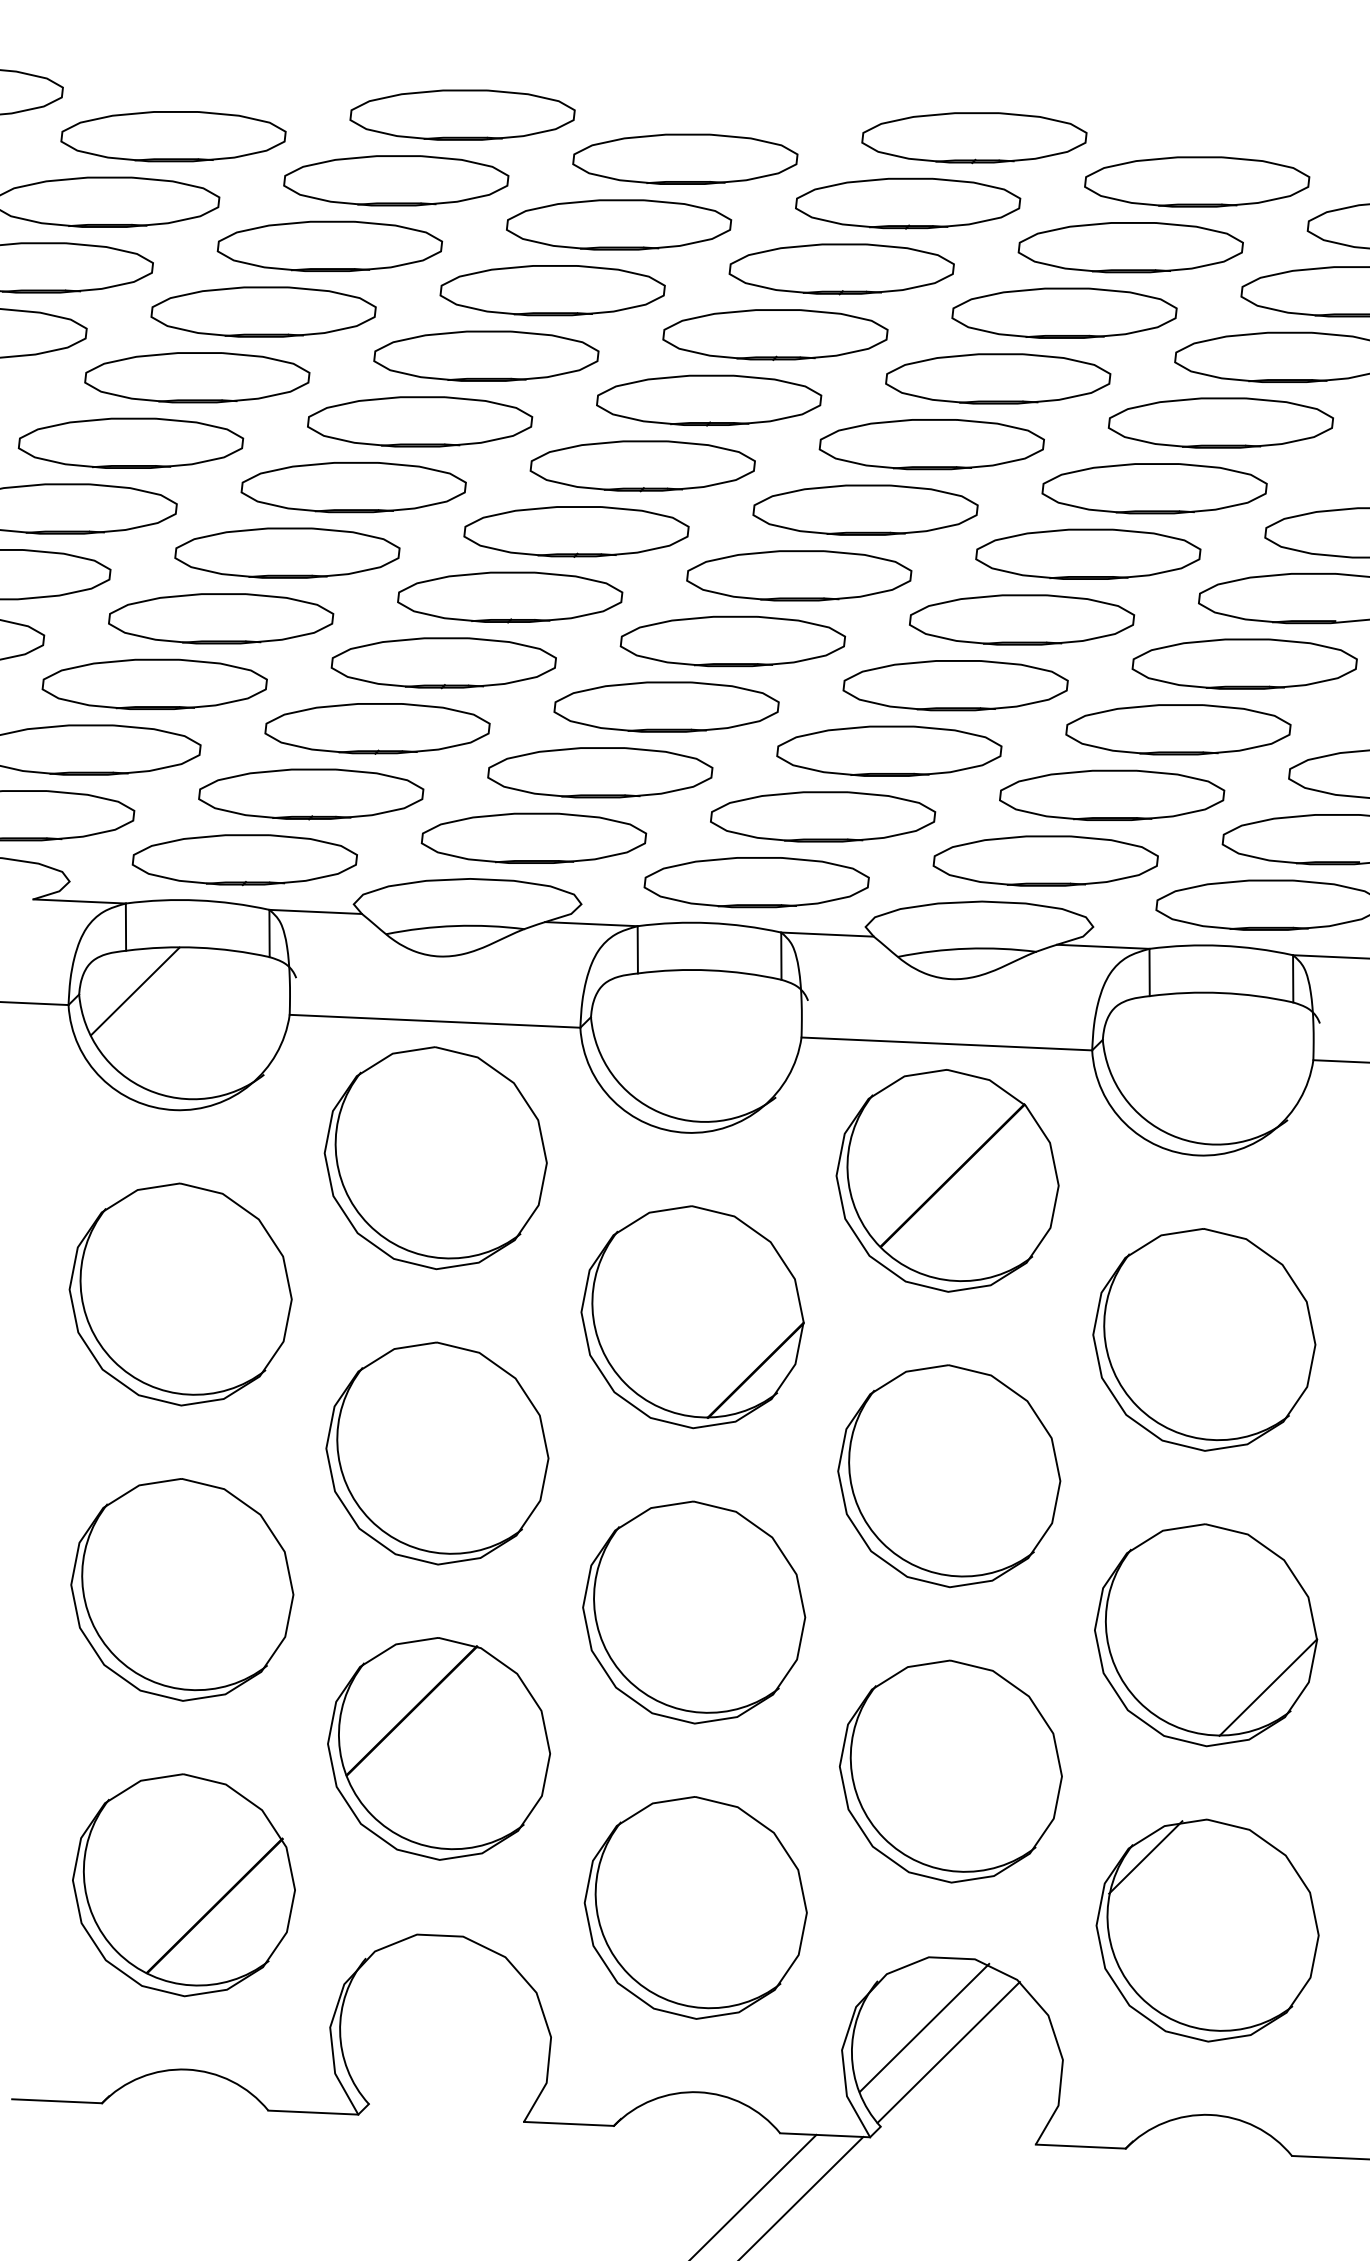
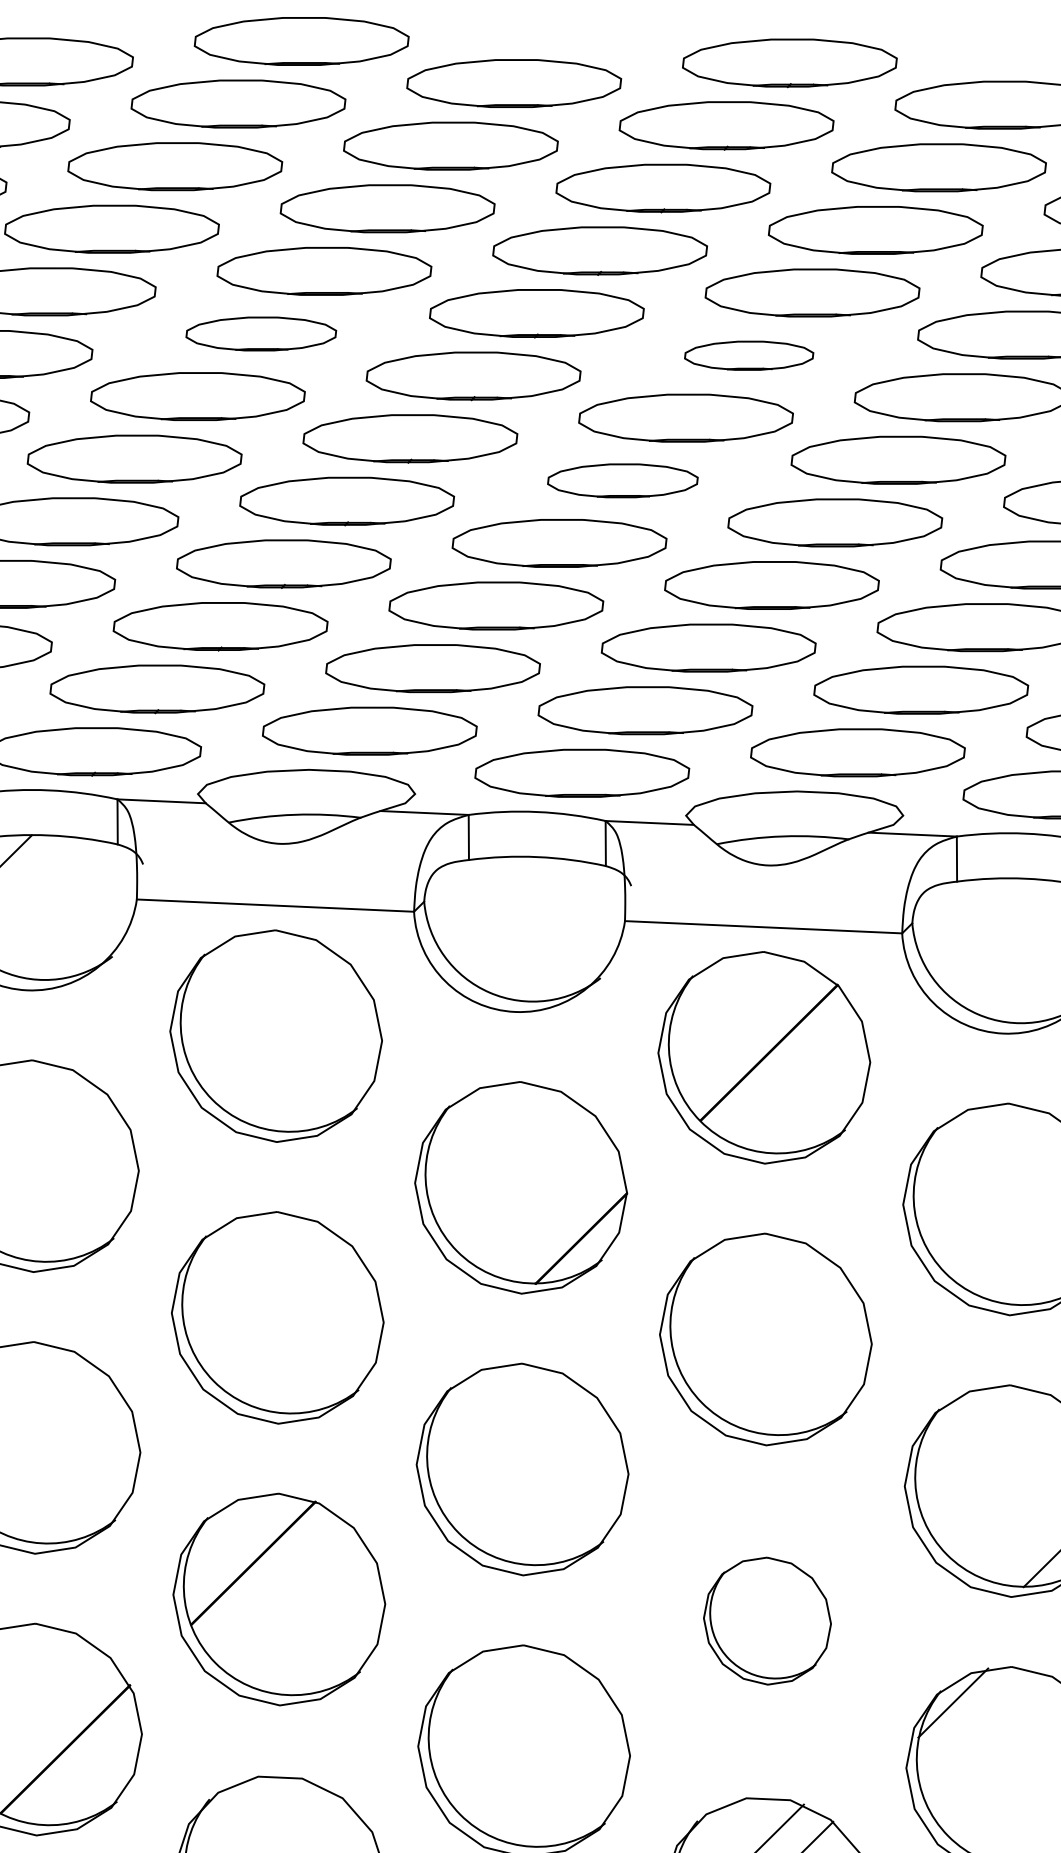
part: (420, 421) -> (261, 333), size x0.7
part: (931, 444) -> (748, 355), size x0.6
part: (799, 575) -> (623, 480), size x0.7
part: (950, 1771) -> (767, 1621), size x0.6

